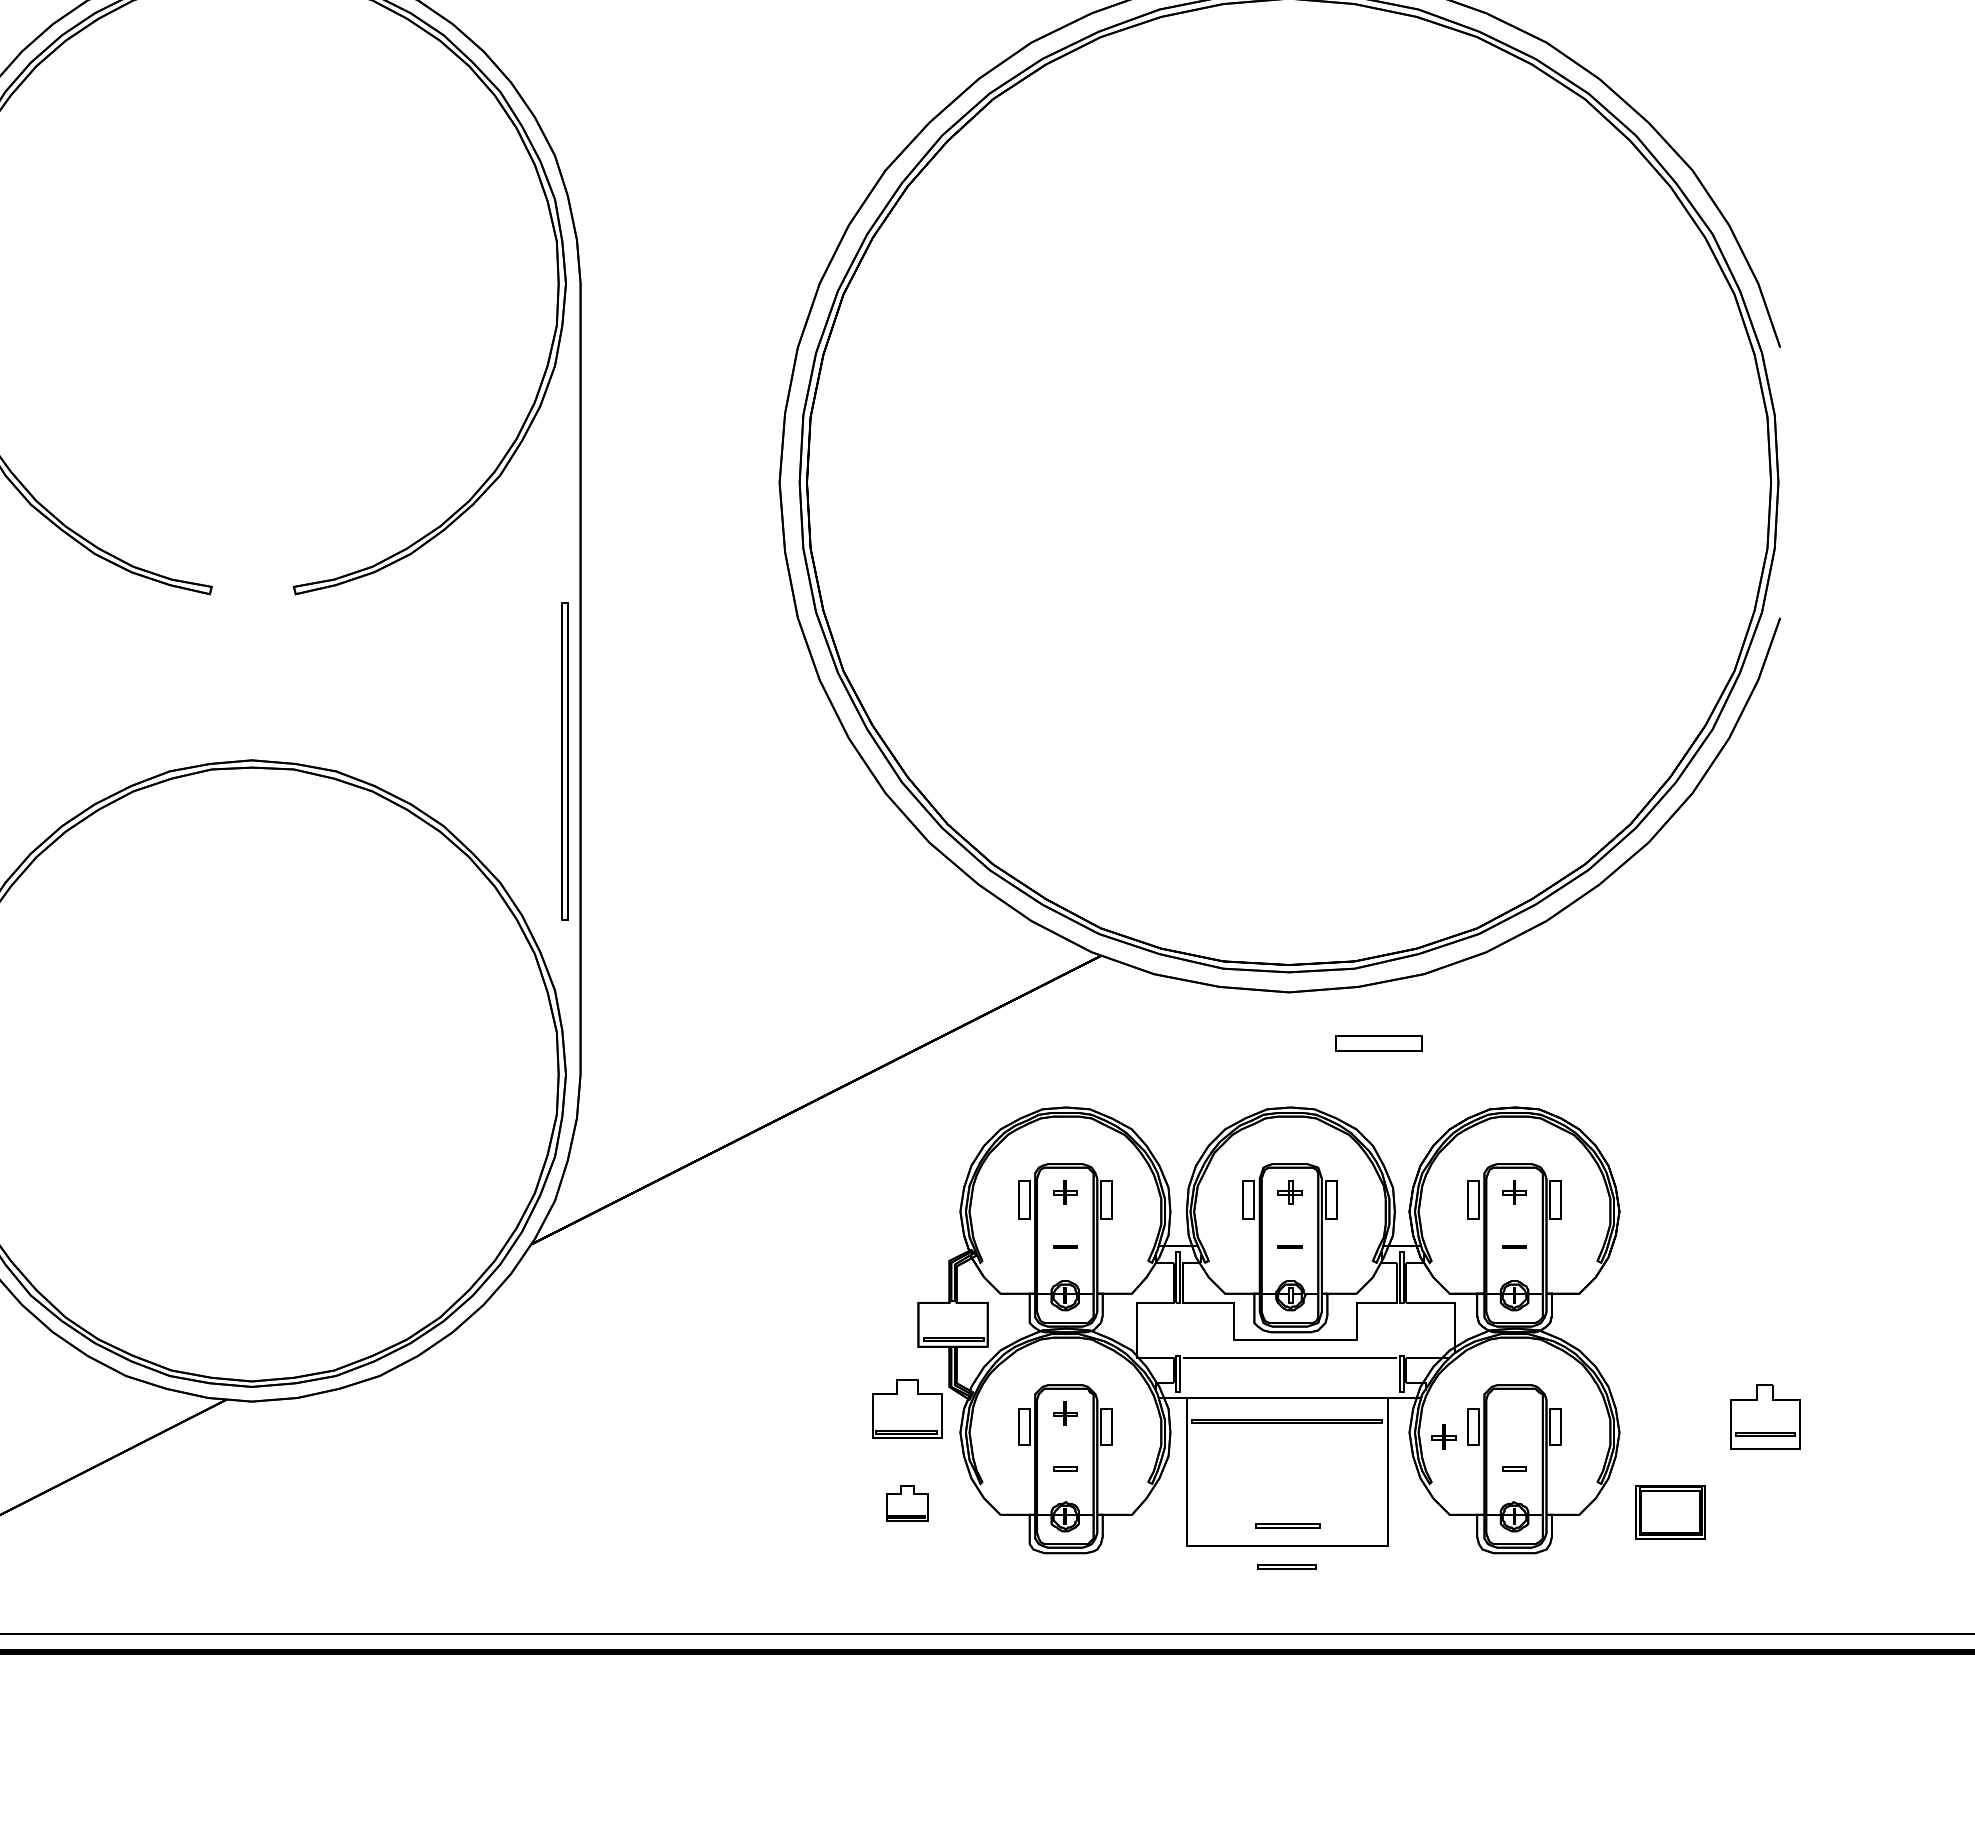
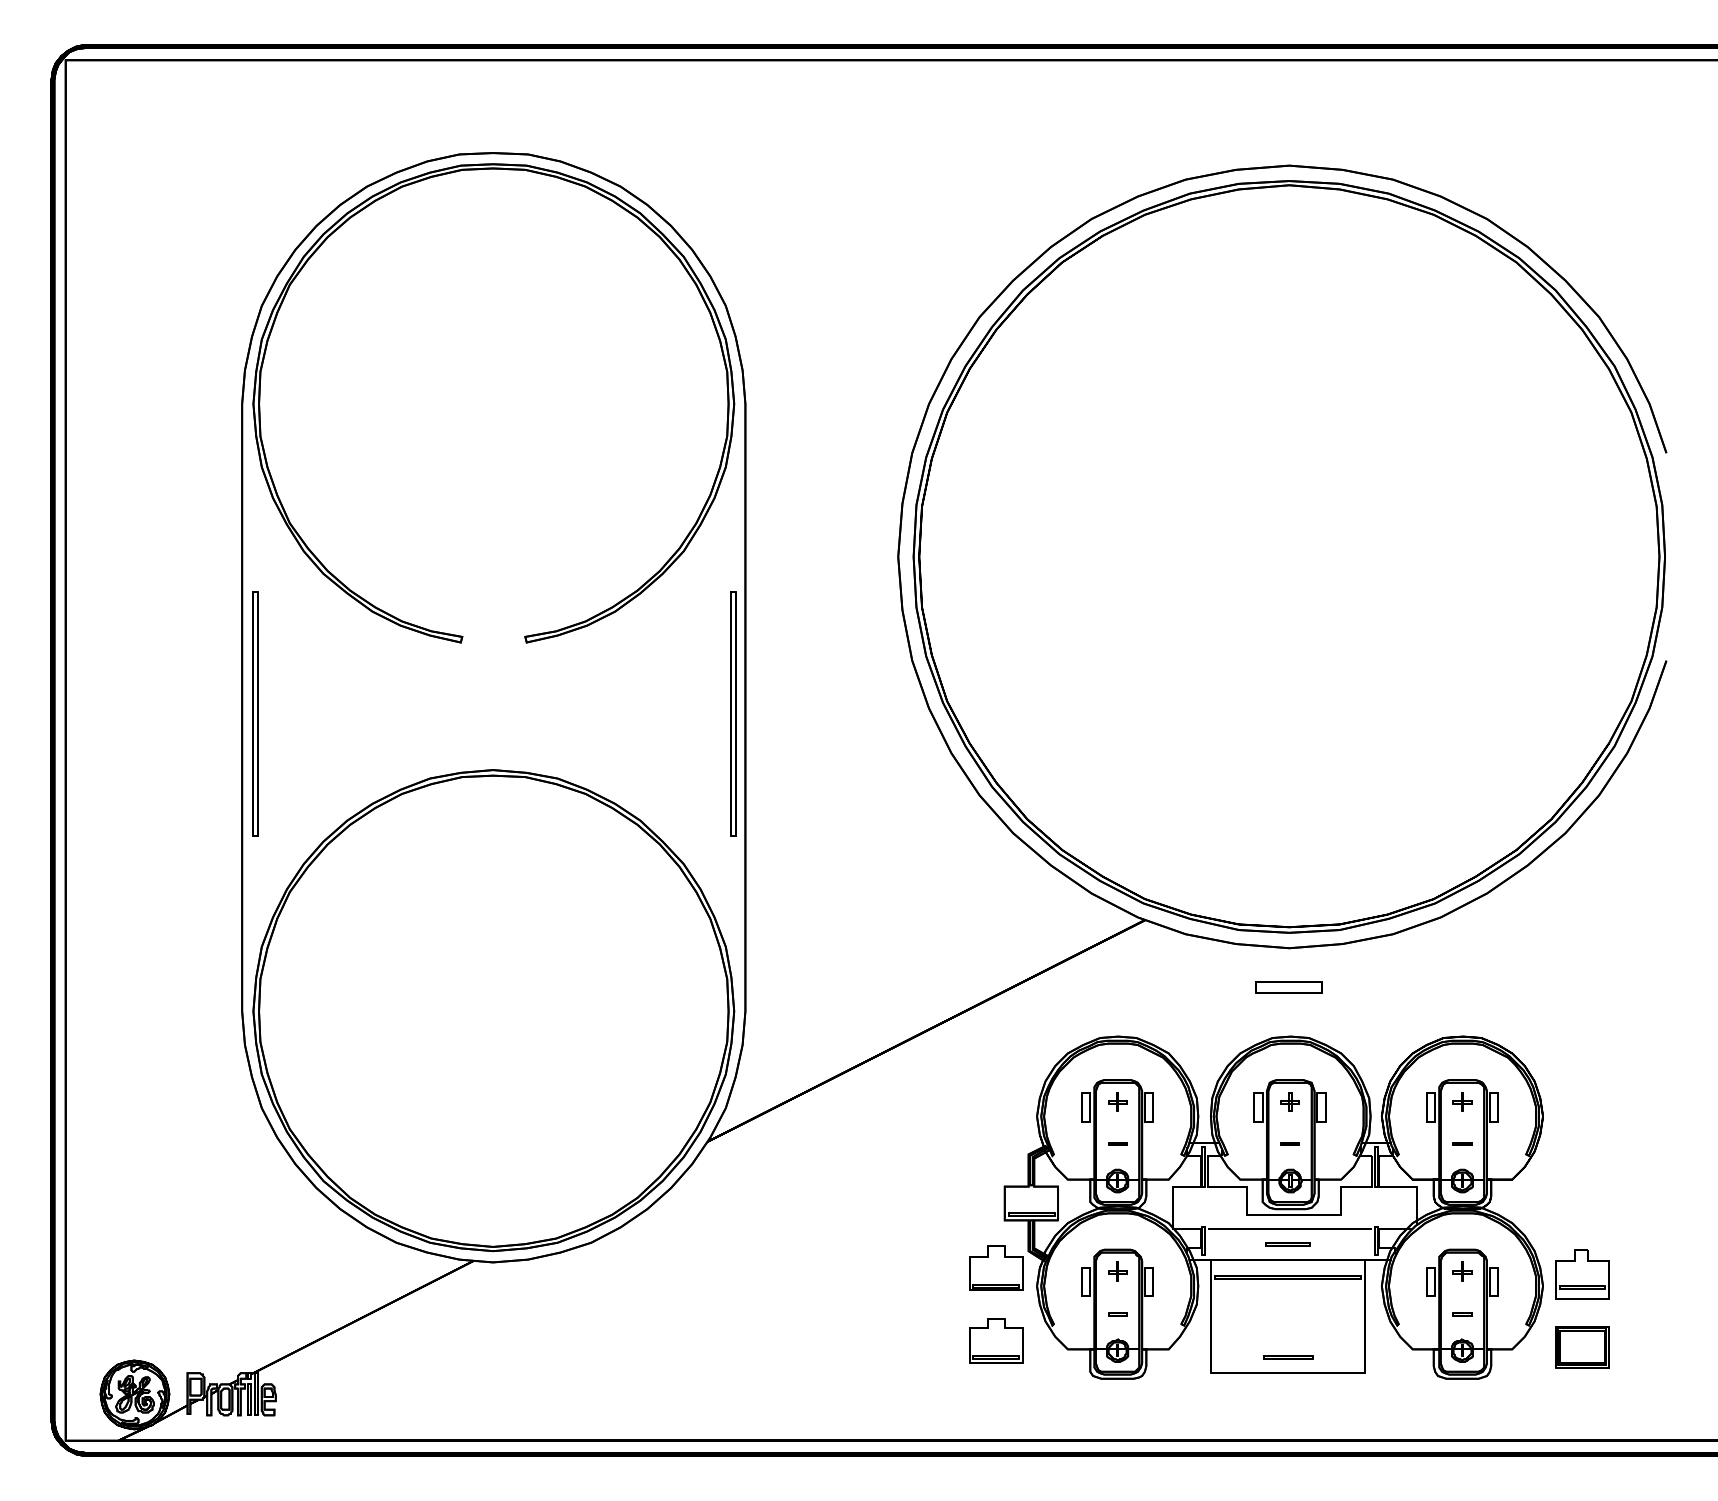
part: (565, 760) -> (733, 713), moved
part: (1379, 1043) -> (1288, 987), moved
part: (1765, 1417) -> (1582, 1274), moved
part: (1444, 1436) -> (1462, 1271), moved
part: (907, 1503) -> (996, 1340), size x1.67
line: (1286, 1565) -> (1287, 1243), moved

